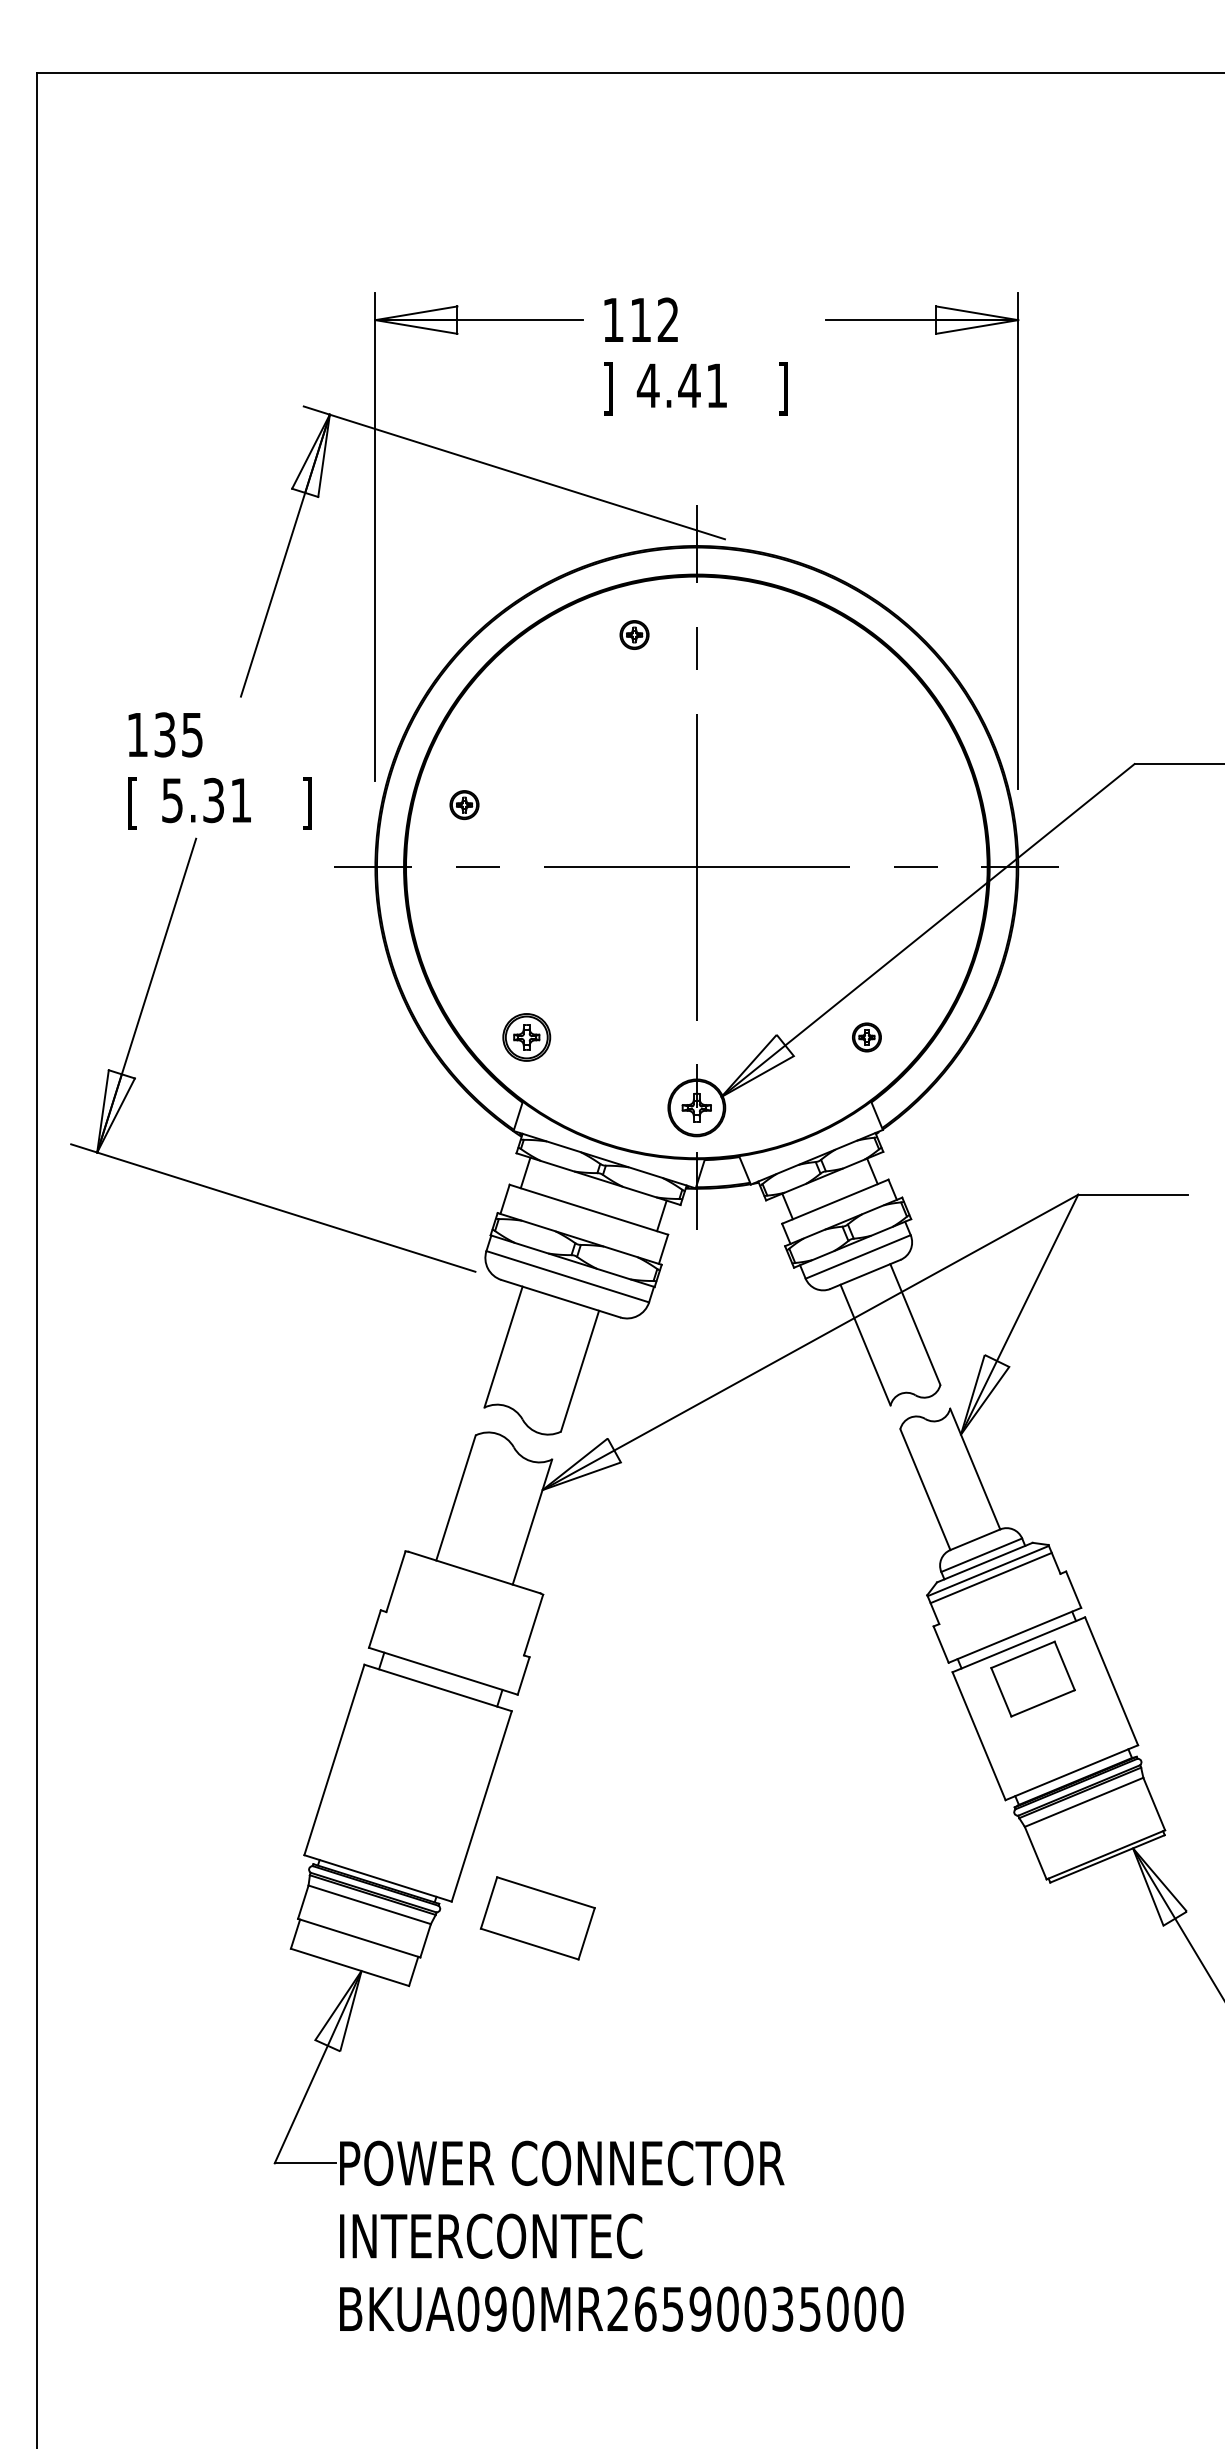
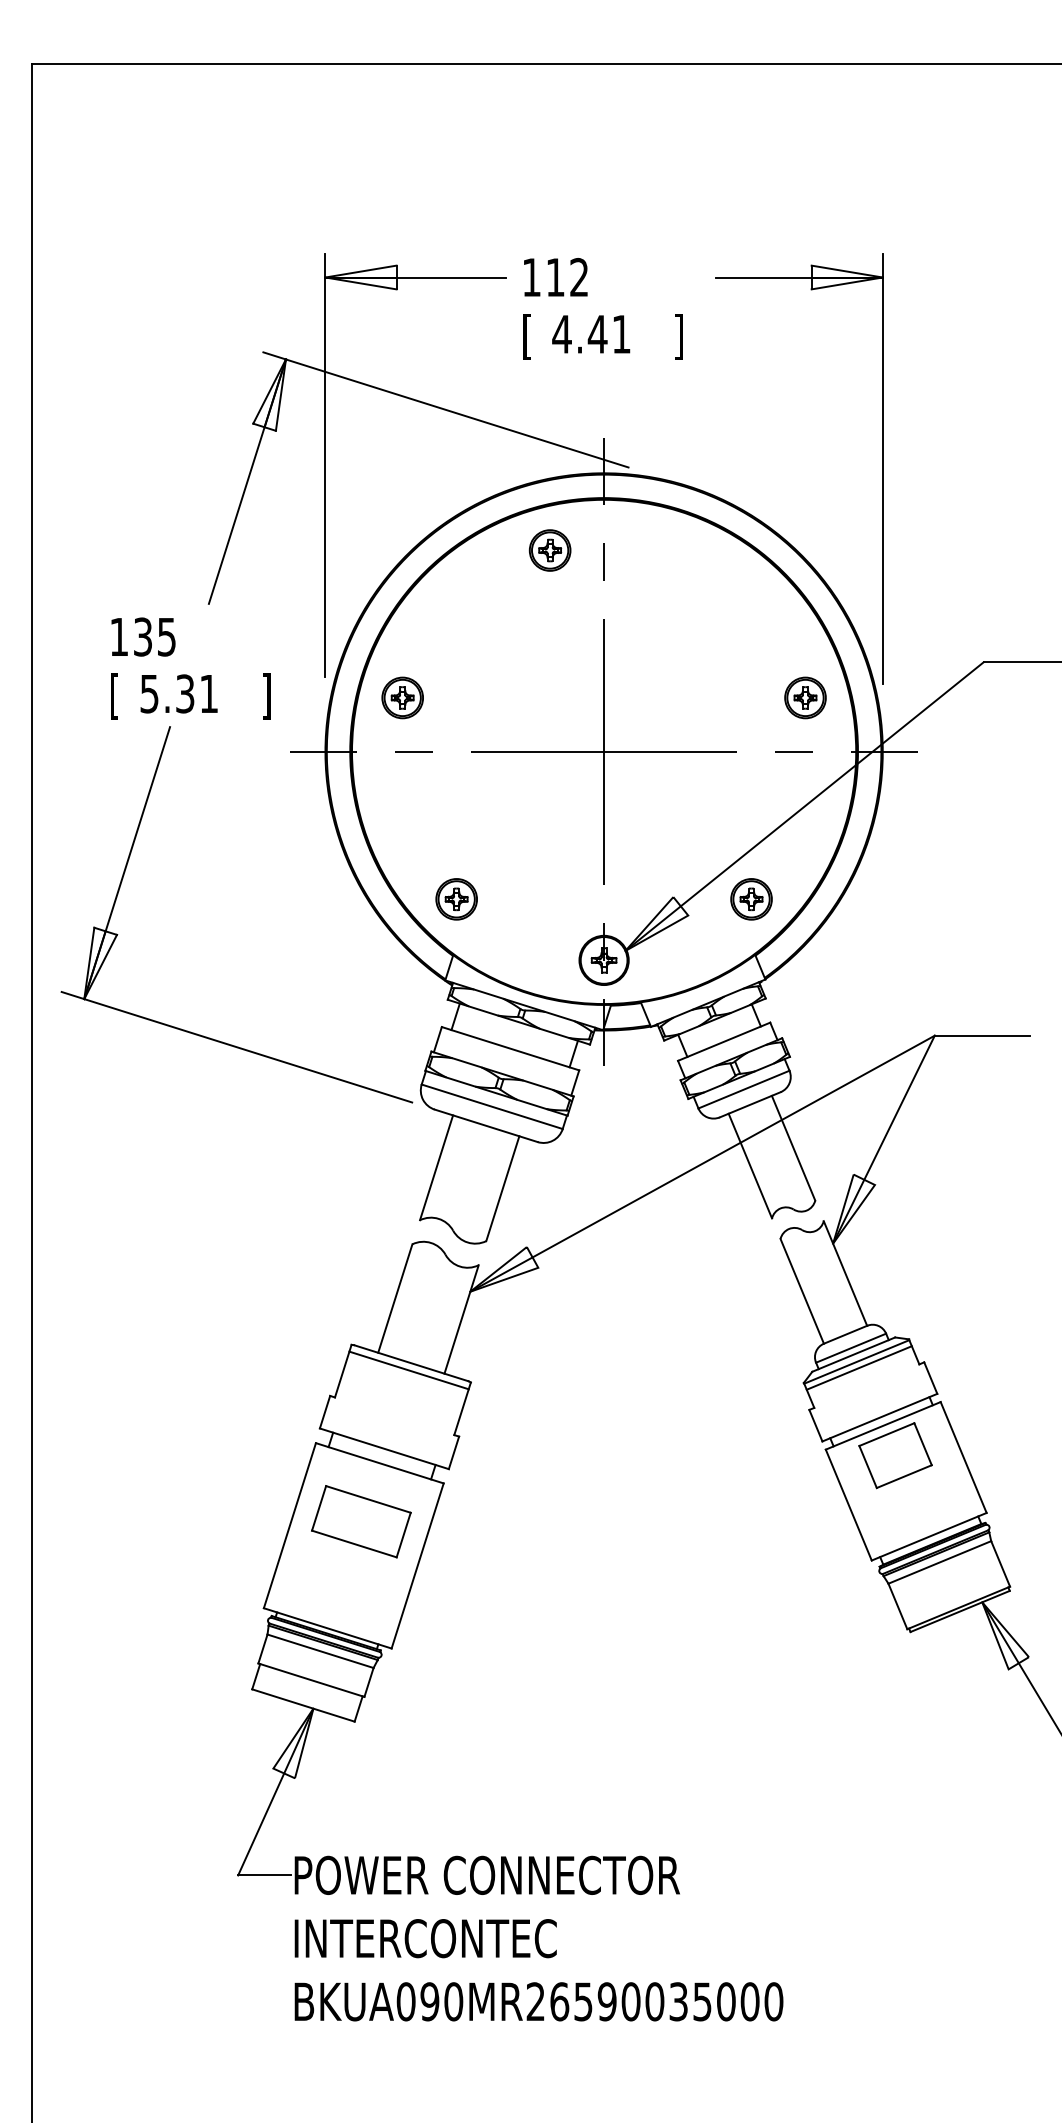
text: (607, 388) -> (526, 336), ] -> [
part: (634, 634) -> (550, 550), size x1.67
part: (464, 804) -> (402, 697), size x1.67
part: (928, 804) -> (804, 697), added
part: (866, 1037) -> (751, 899), size x1.67
line: (471, 1580) -> (408, 1370), added
part: (537, 1918) -> (361, 1521), moved

